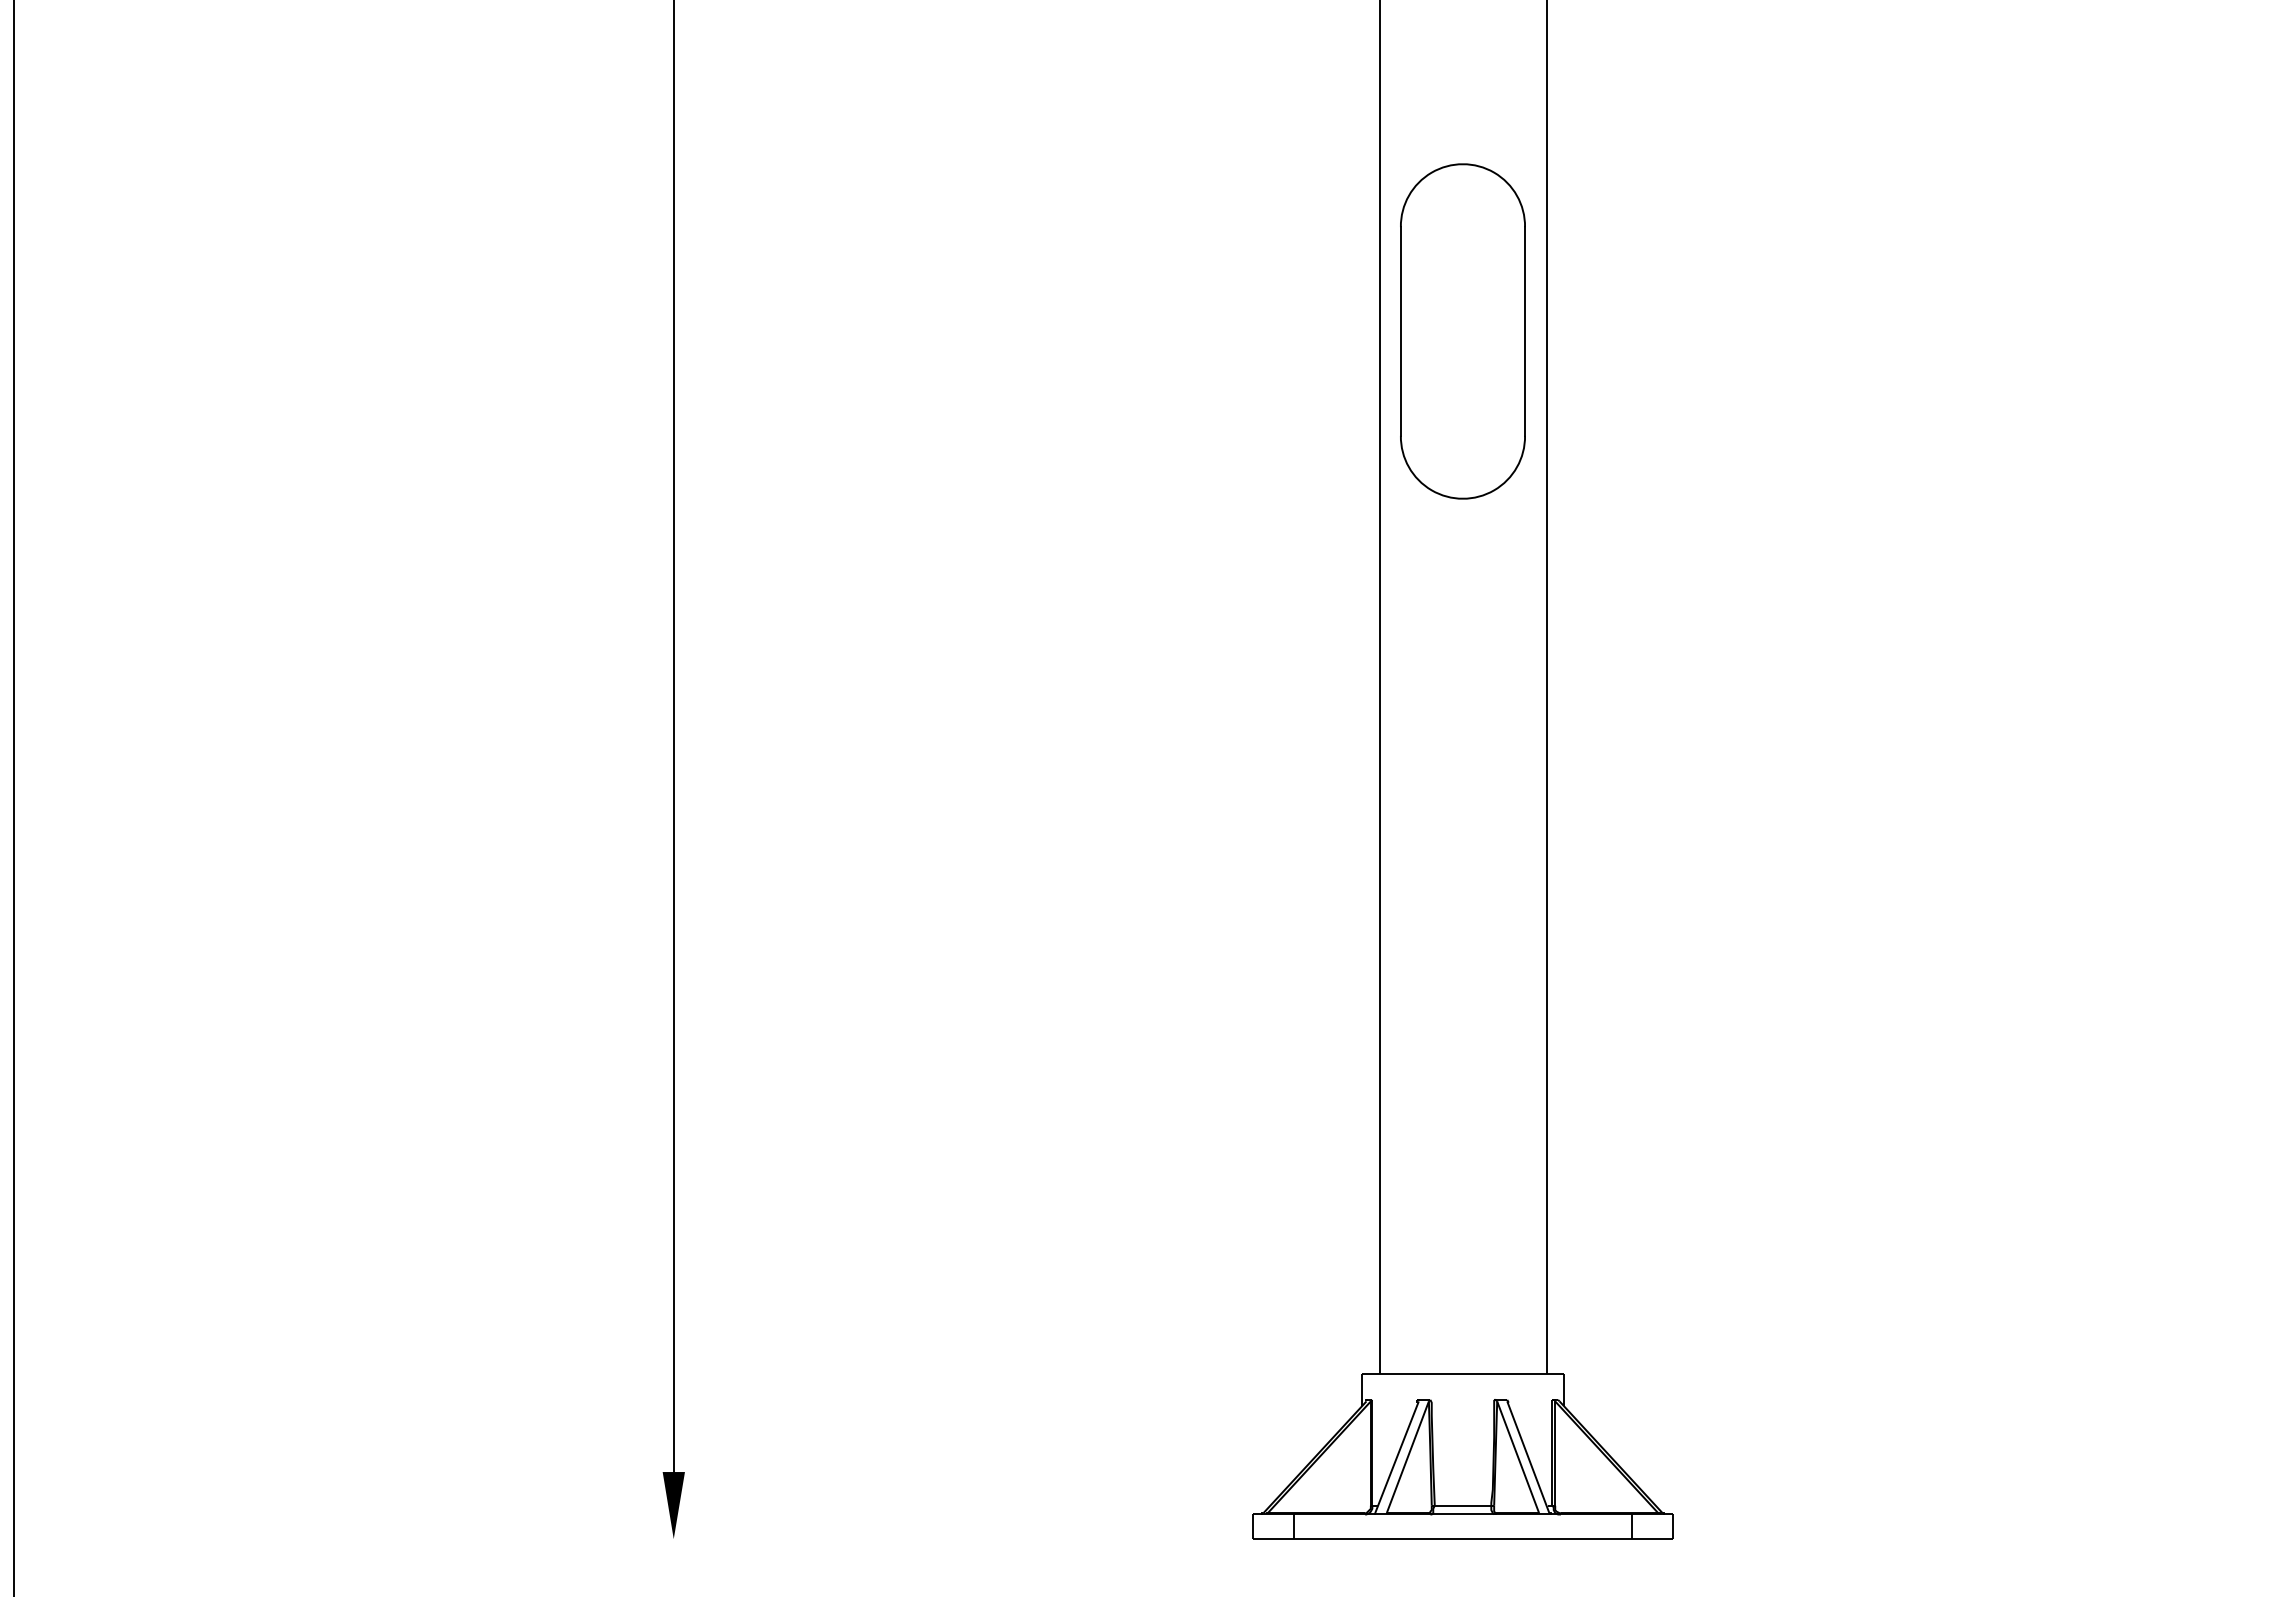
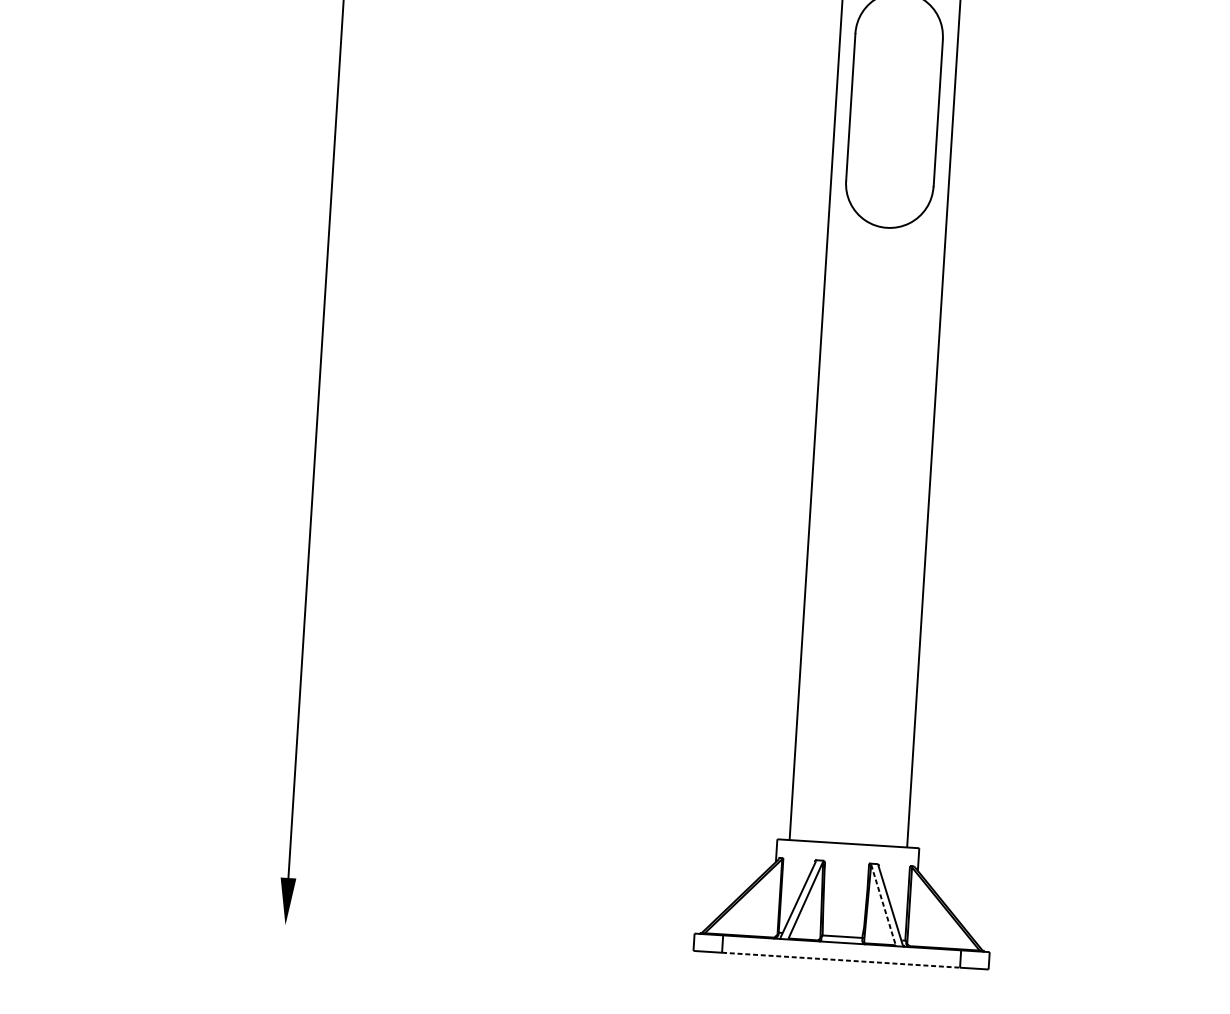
line: (1518, 1457) -> (883, 905), solid -> dashed
line: (1463, 1539) -> (841, 960), solid -> dashed

